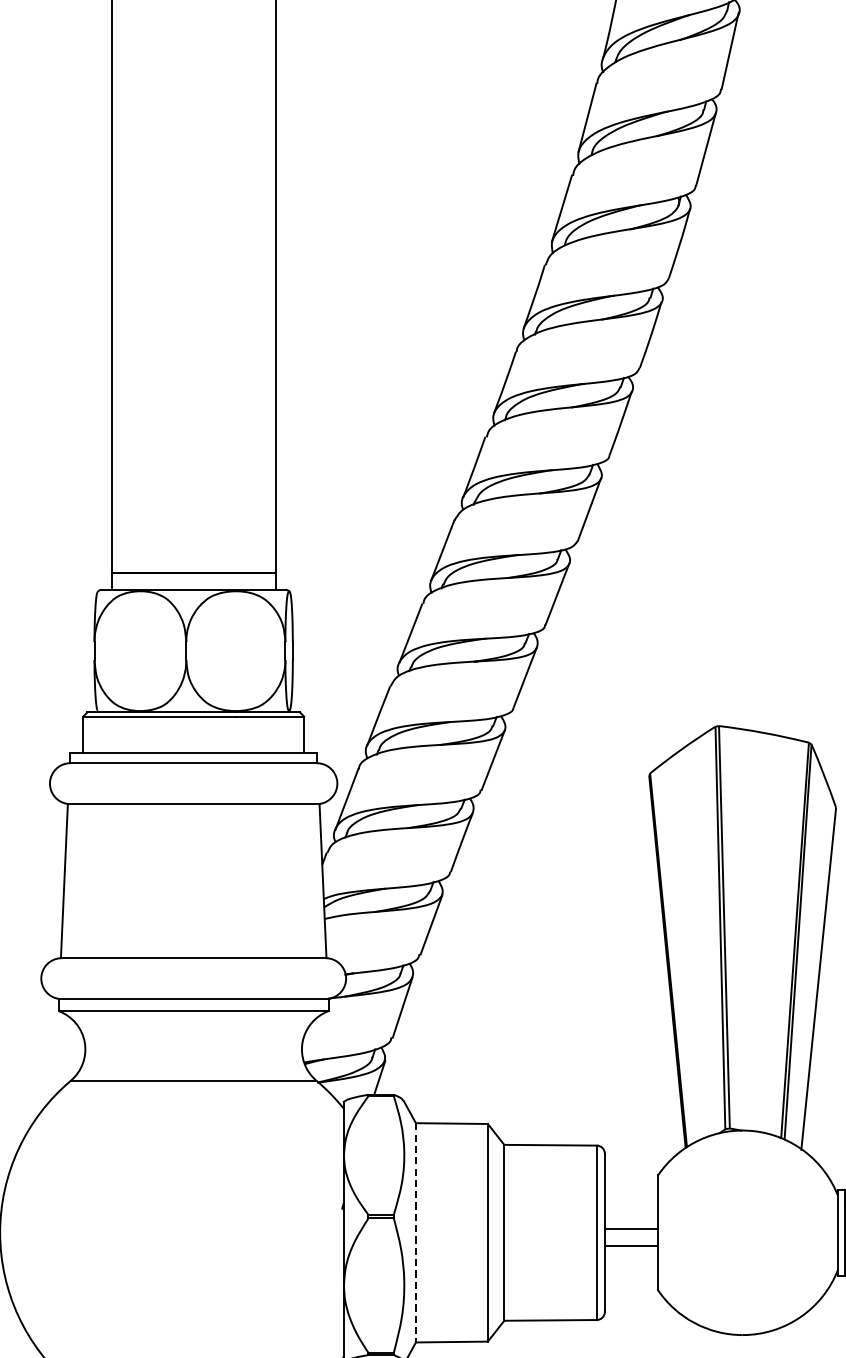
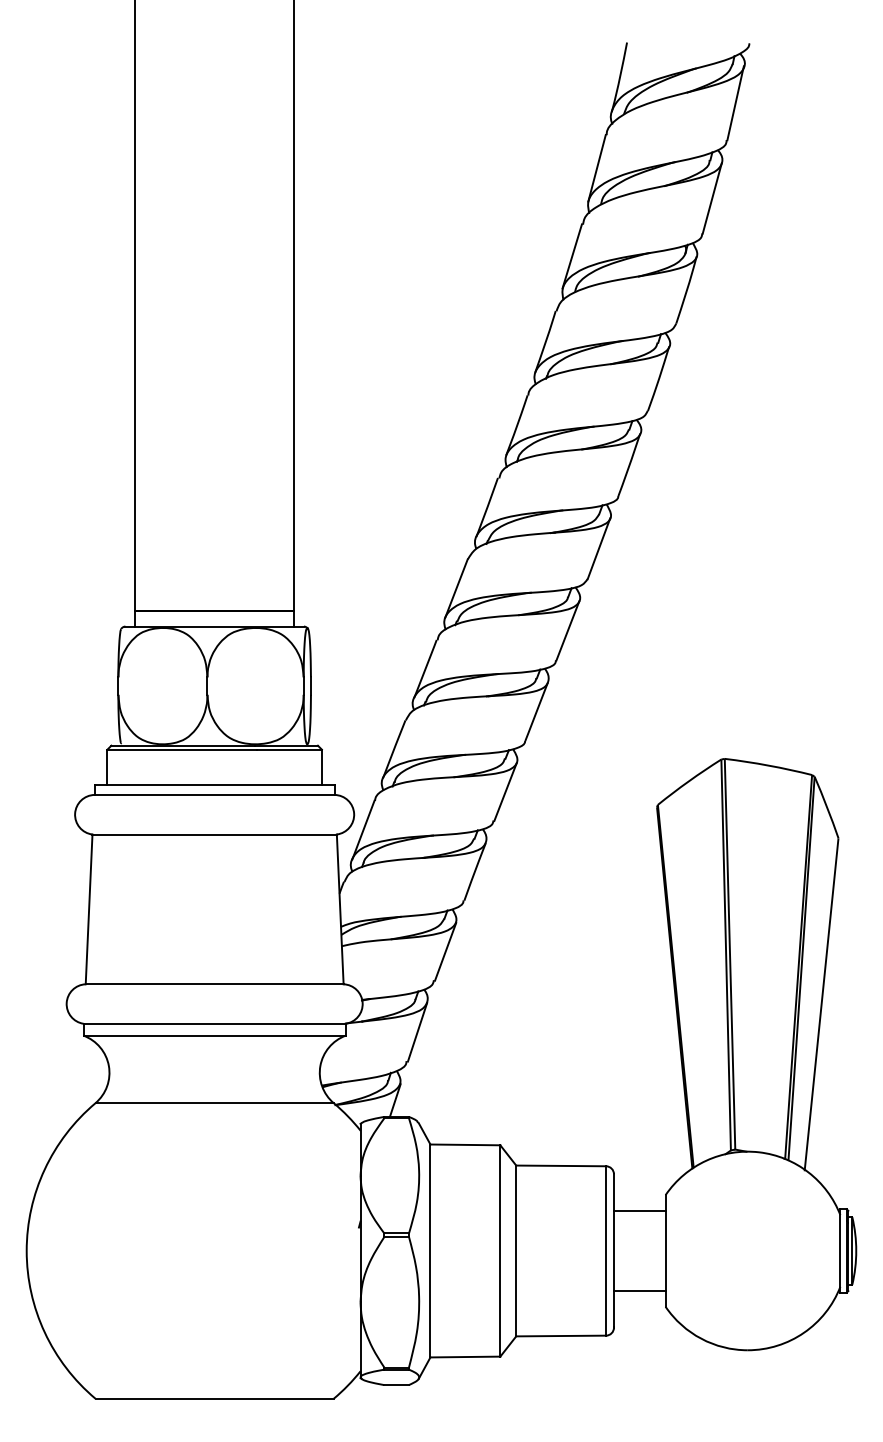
line: (631, 1229) -> (639, 1211), moved
line: (415, 1233) -> (430, 1251), dashed -> solid
line: (631, 1245) -> (639, 1290), moved

